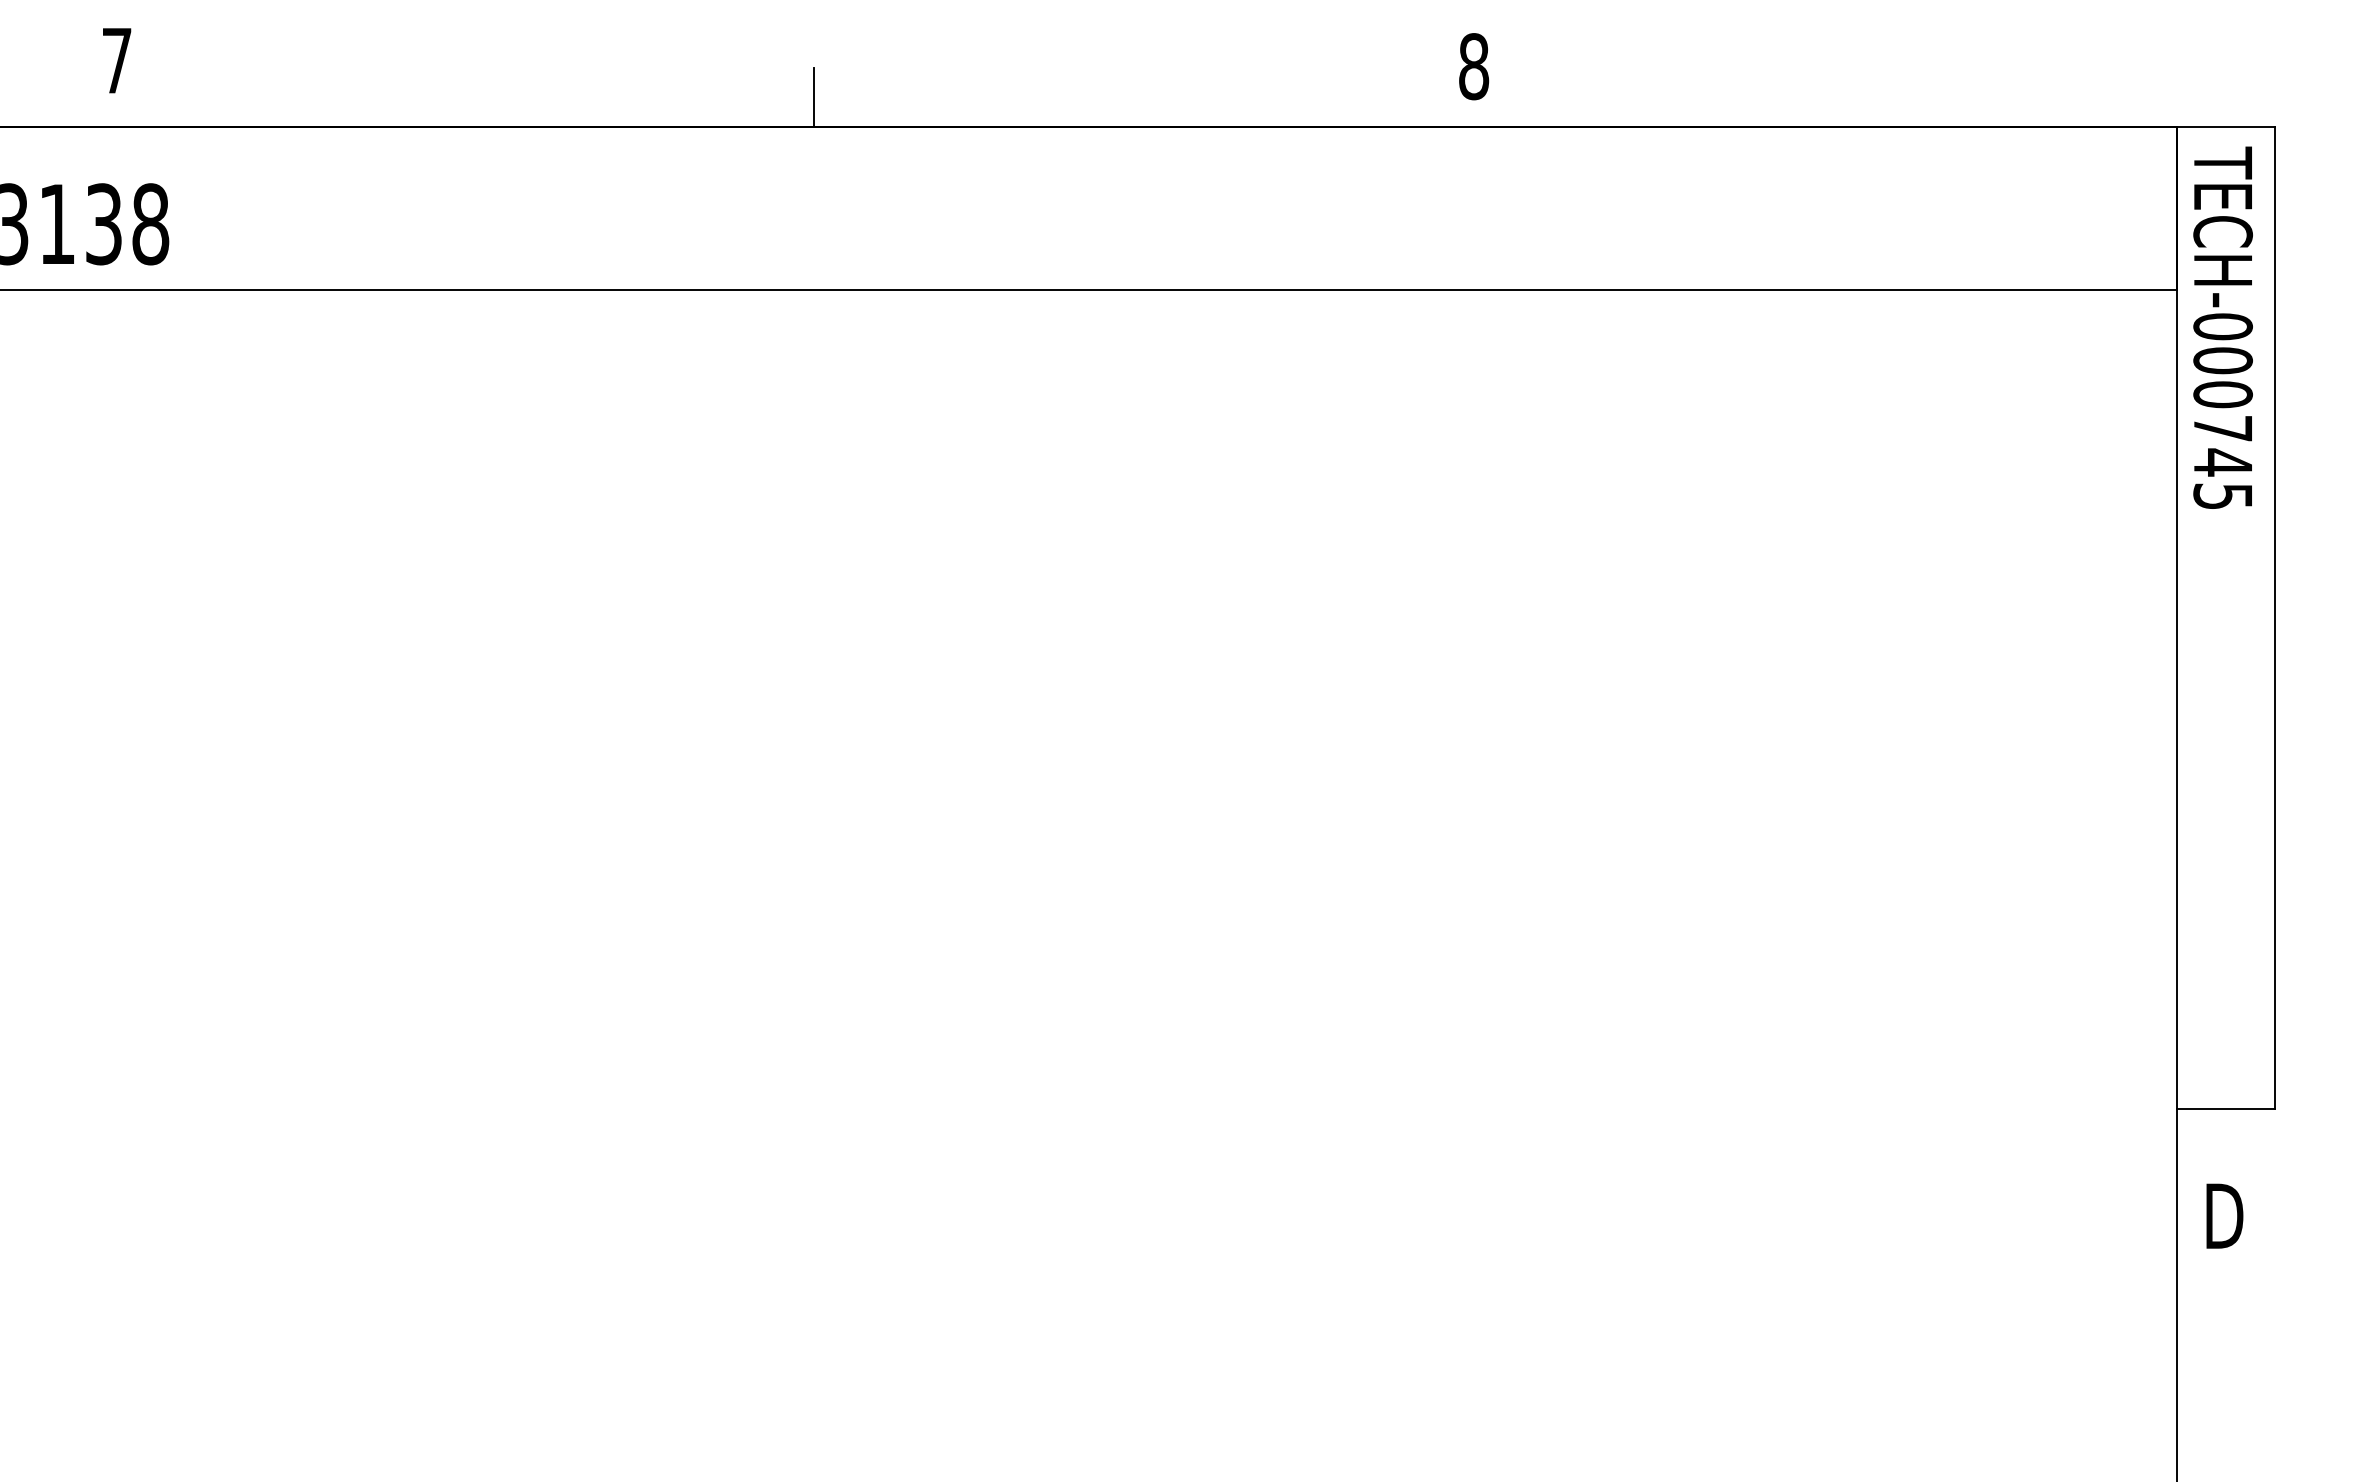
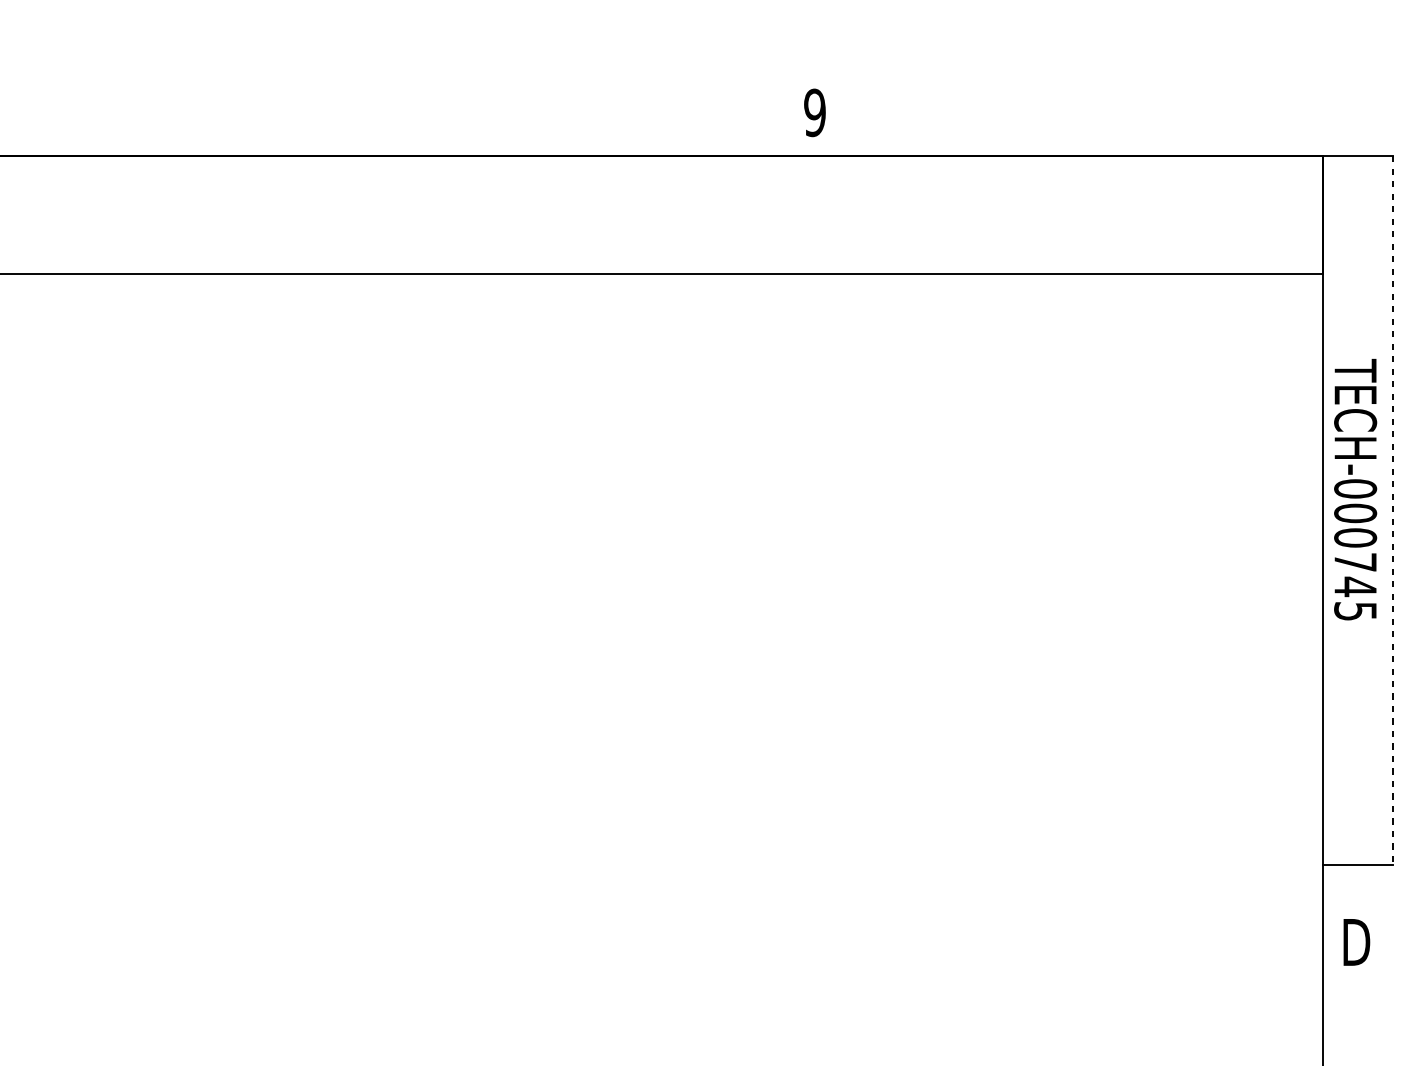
text: (1473, 66) -> (814, 112), 8 -> 9
line: (813, 97) -> (338, 135), removed
text: (2222, 327) -> (1355, 489), moved
line: (2275, 617) -> (1393, 510), solid -> dashed

